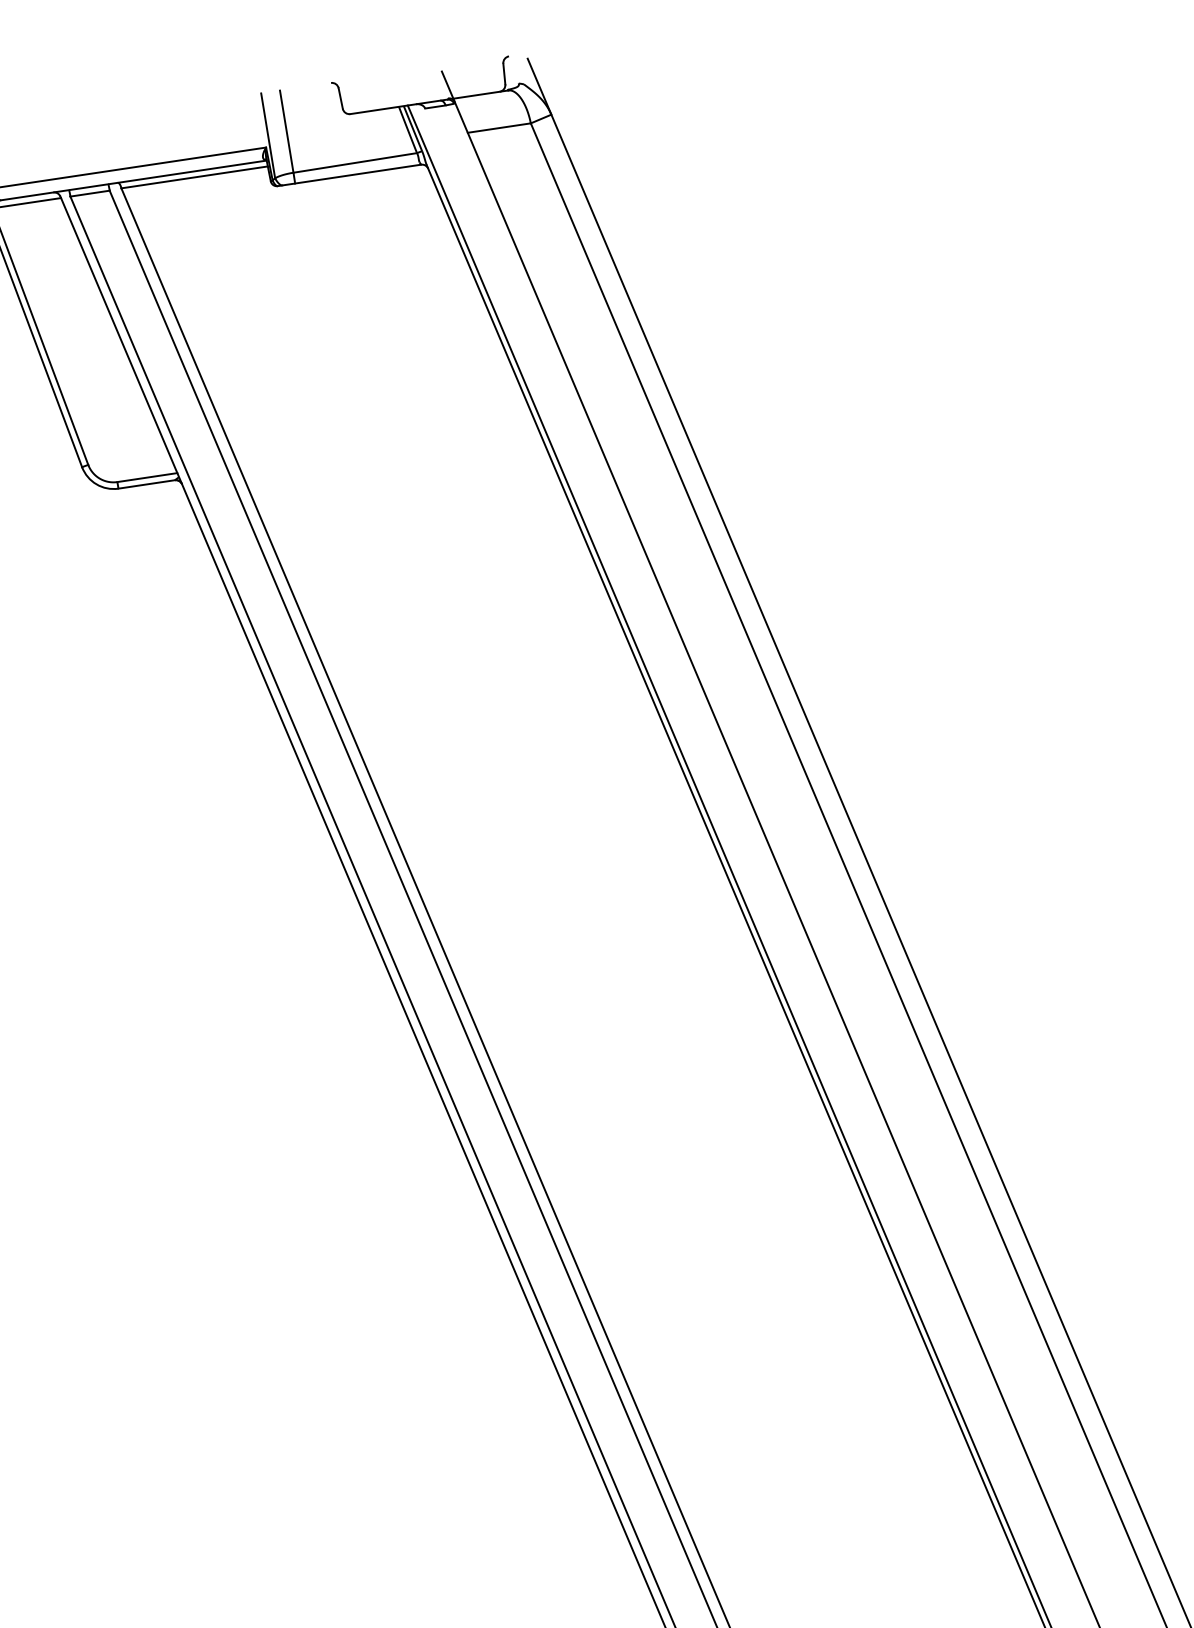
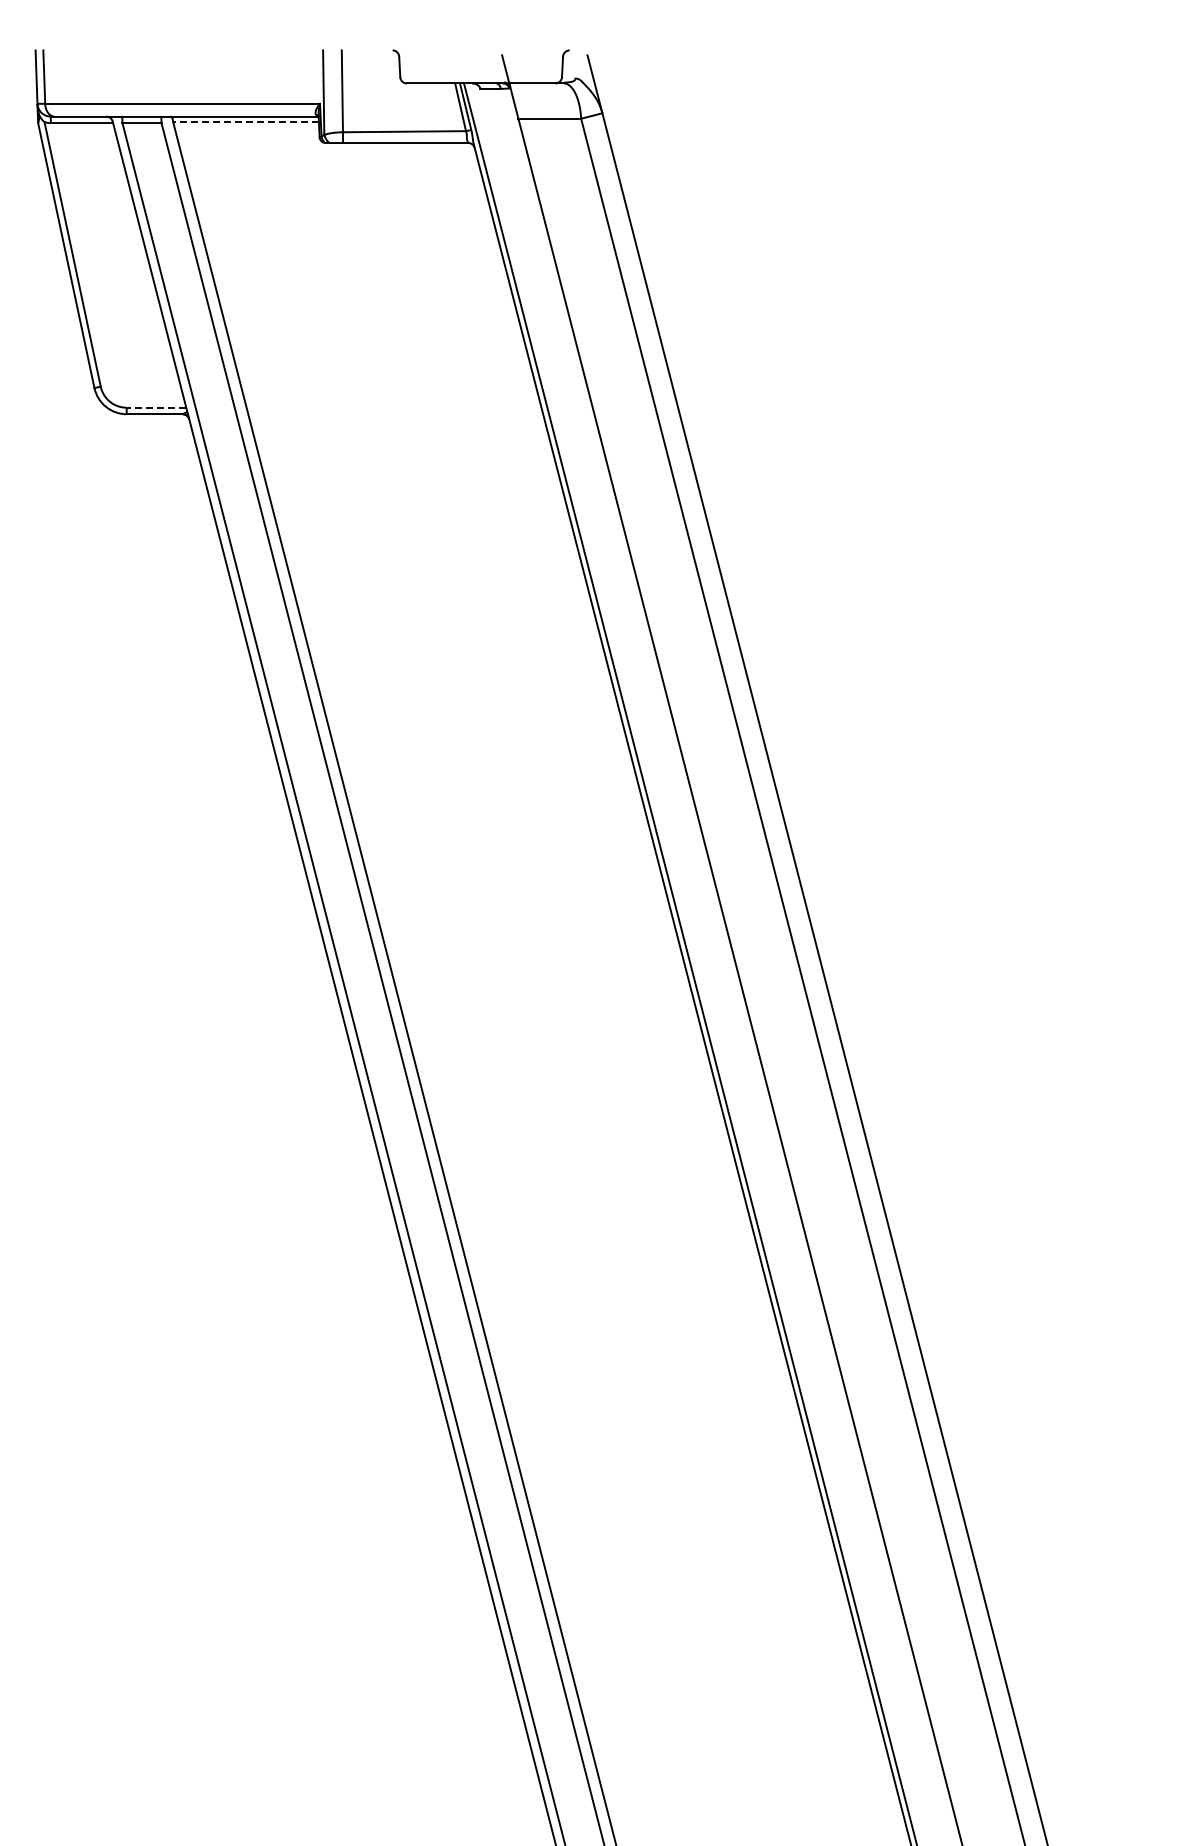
line: (195, 177) -> (246, 122), solid -> dashed
line: (147, 477) -> (156, 407), solid -> dashed

